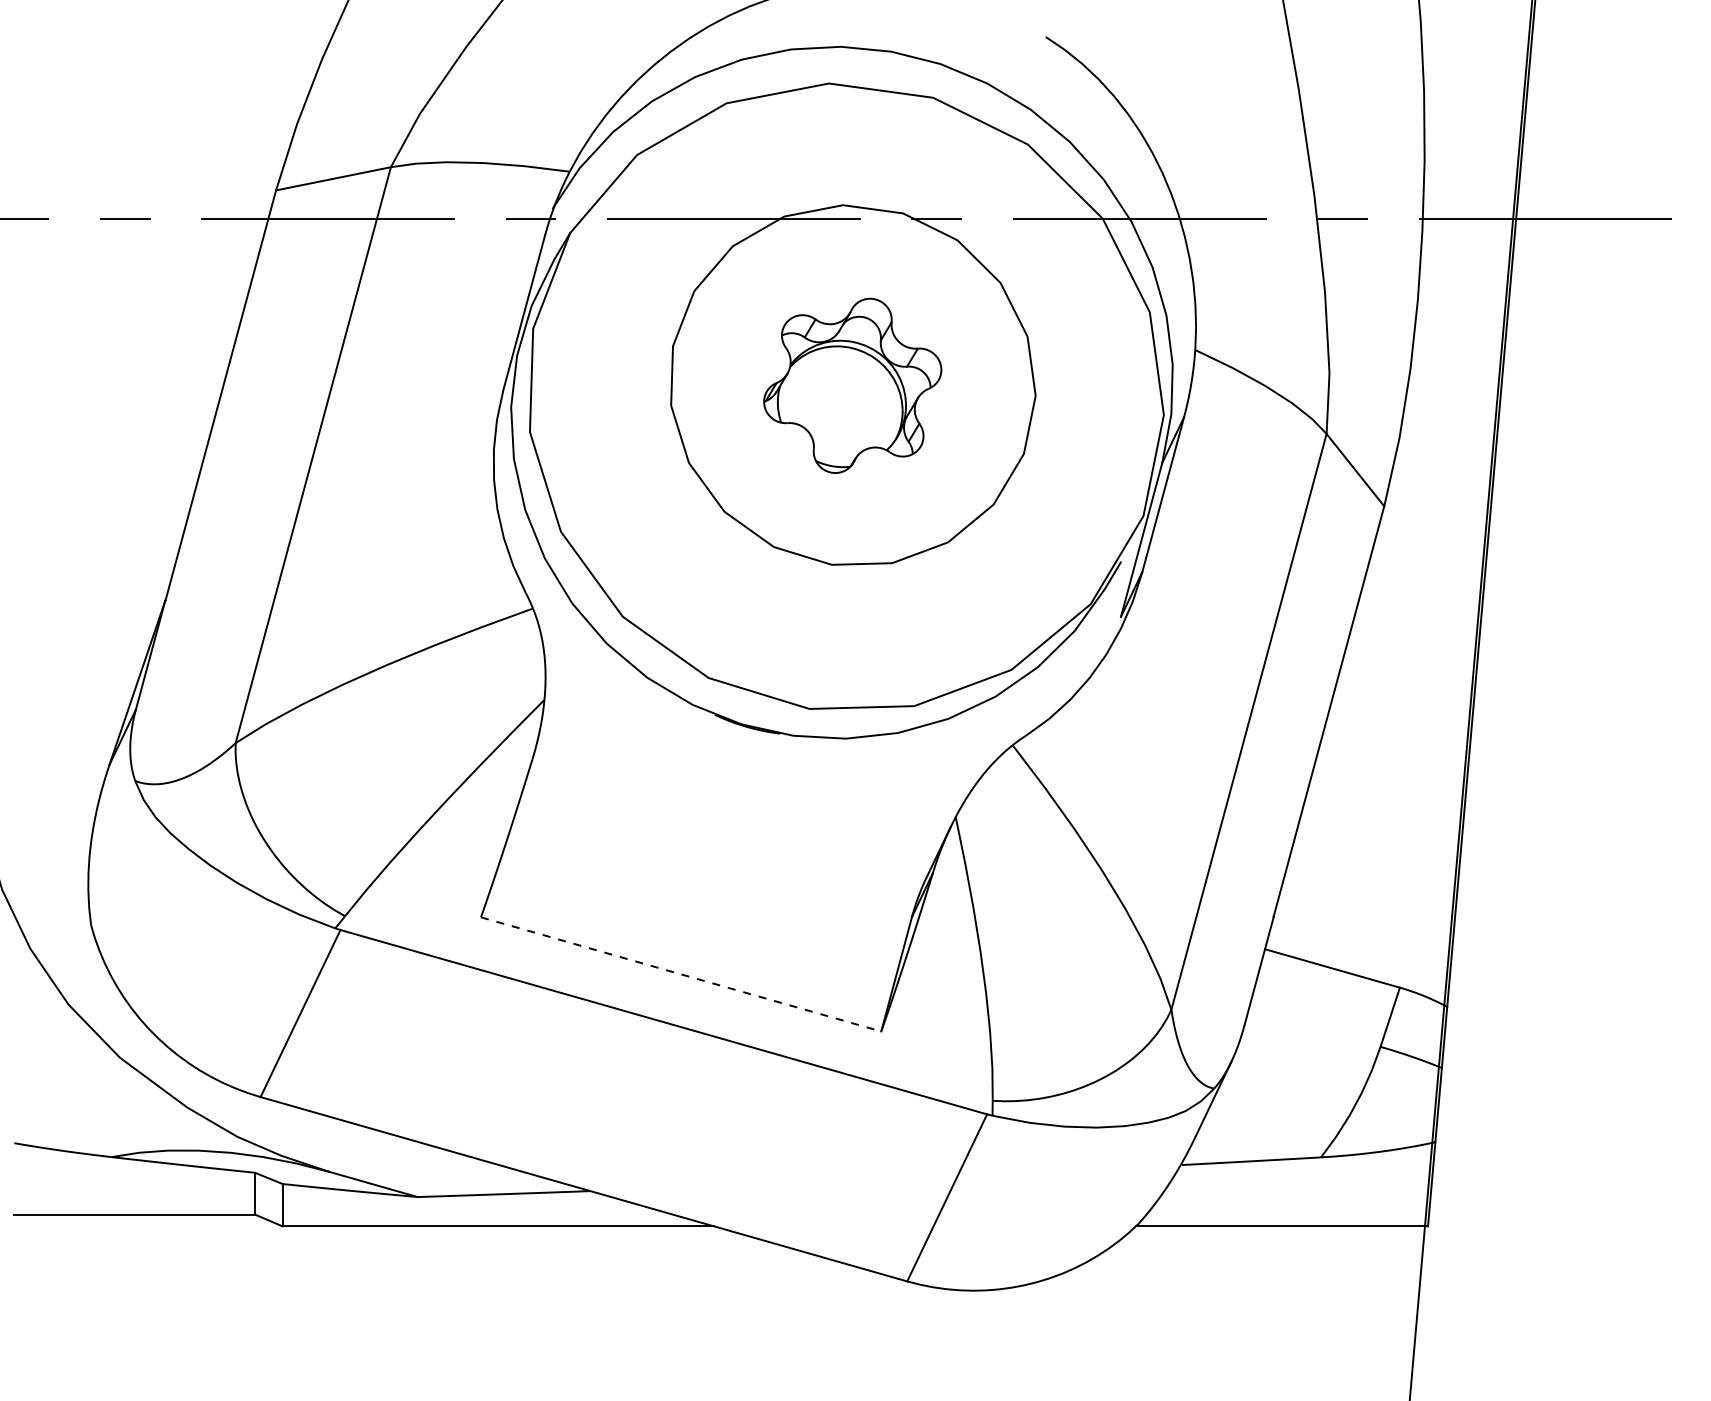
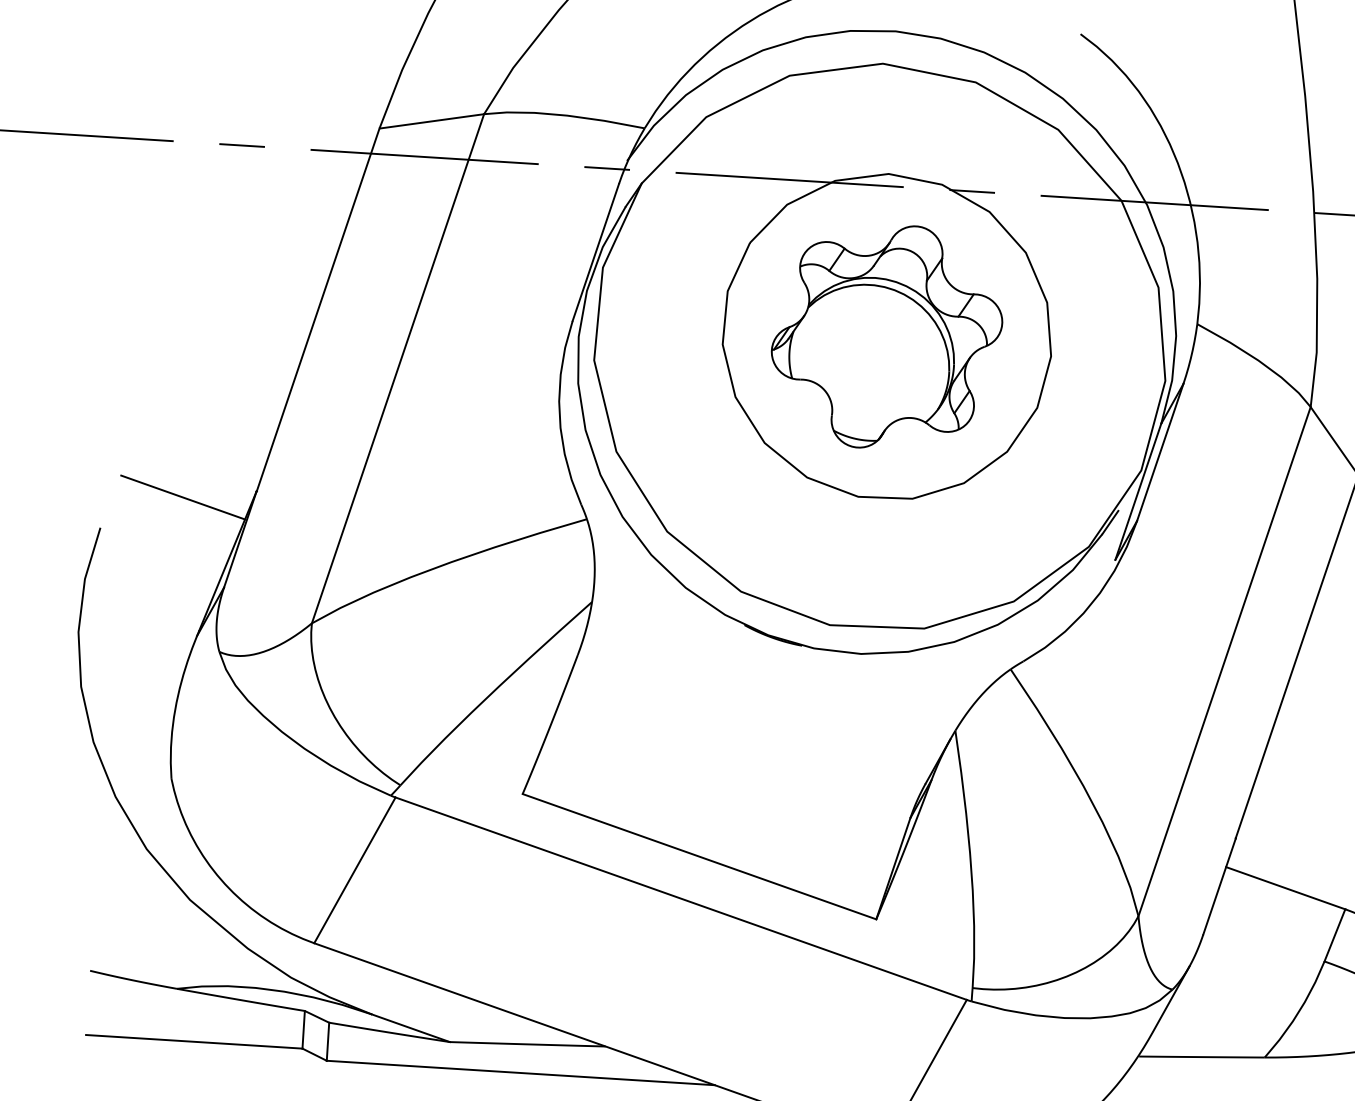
part: (852, 385) -> (886, 336), size x1.43
line: (84, 612) -> (183, 497), added
line: (681, 974) -> (699, 856), dashed -> solid

